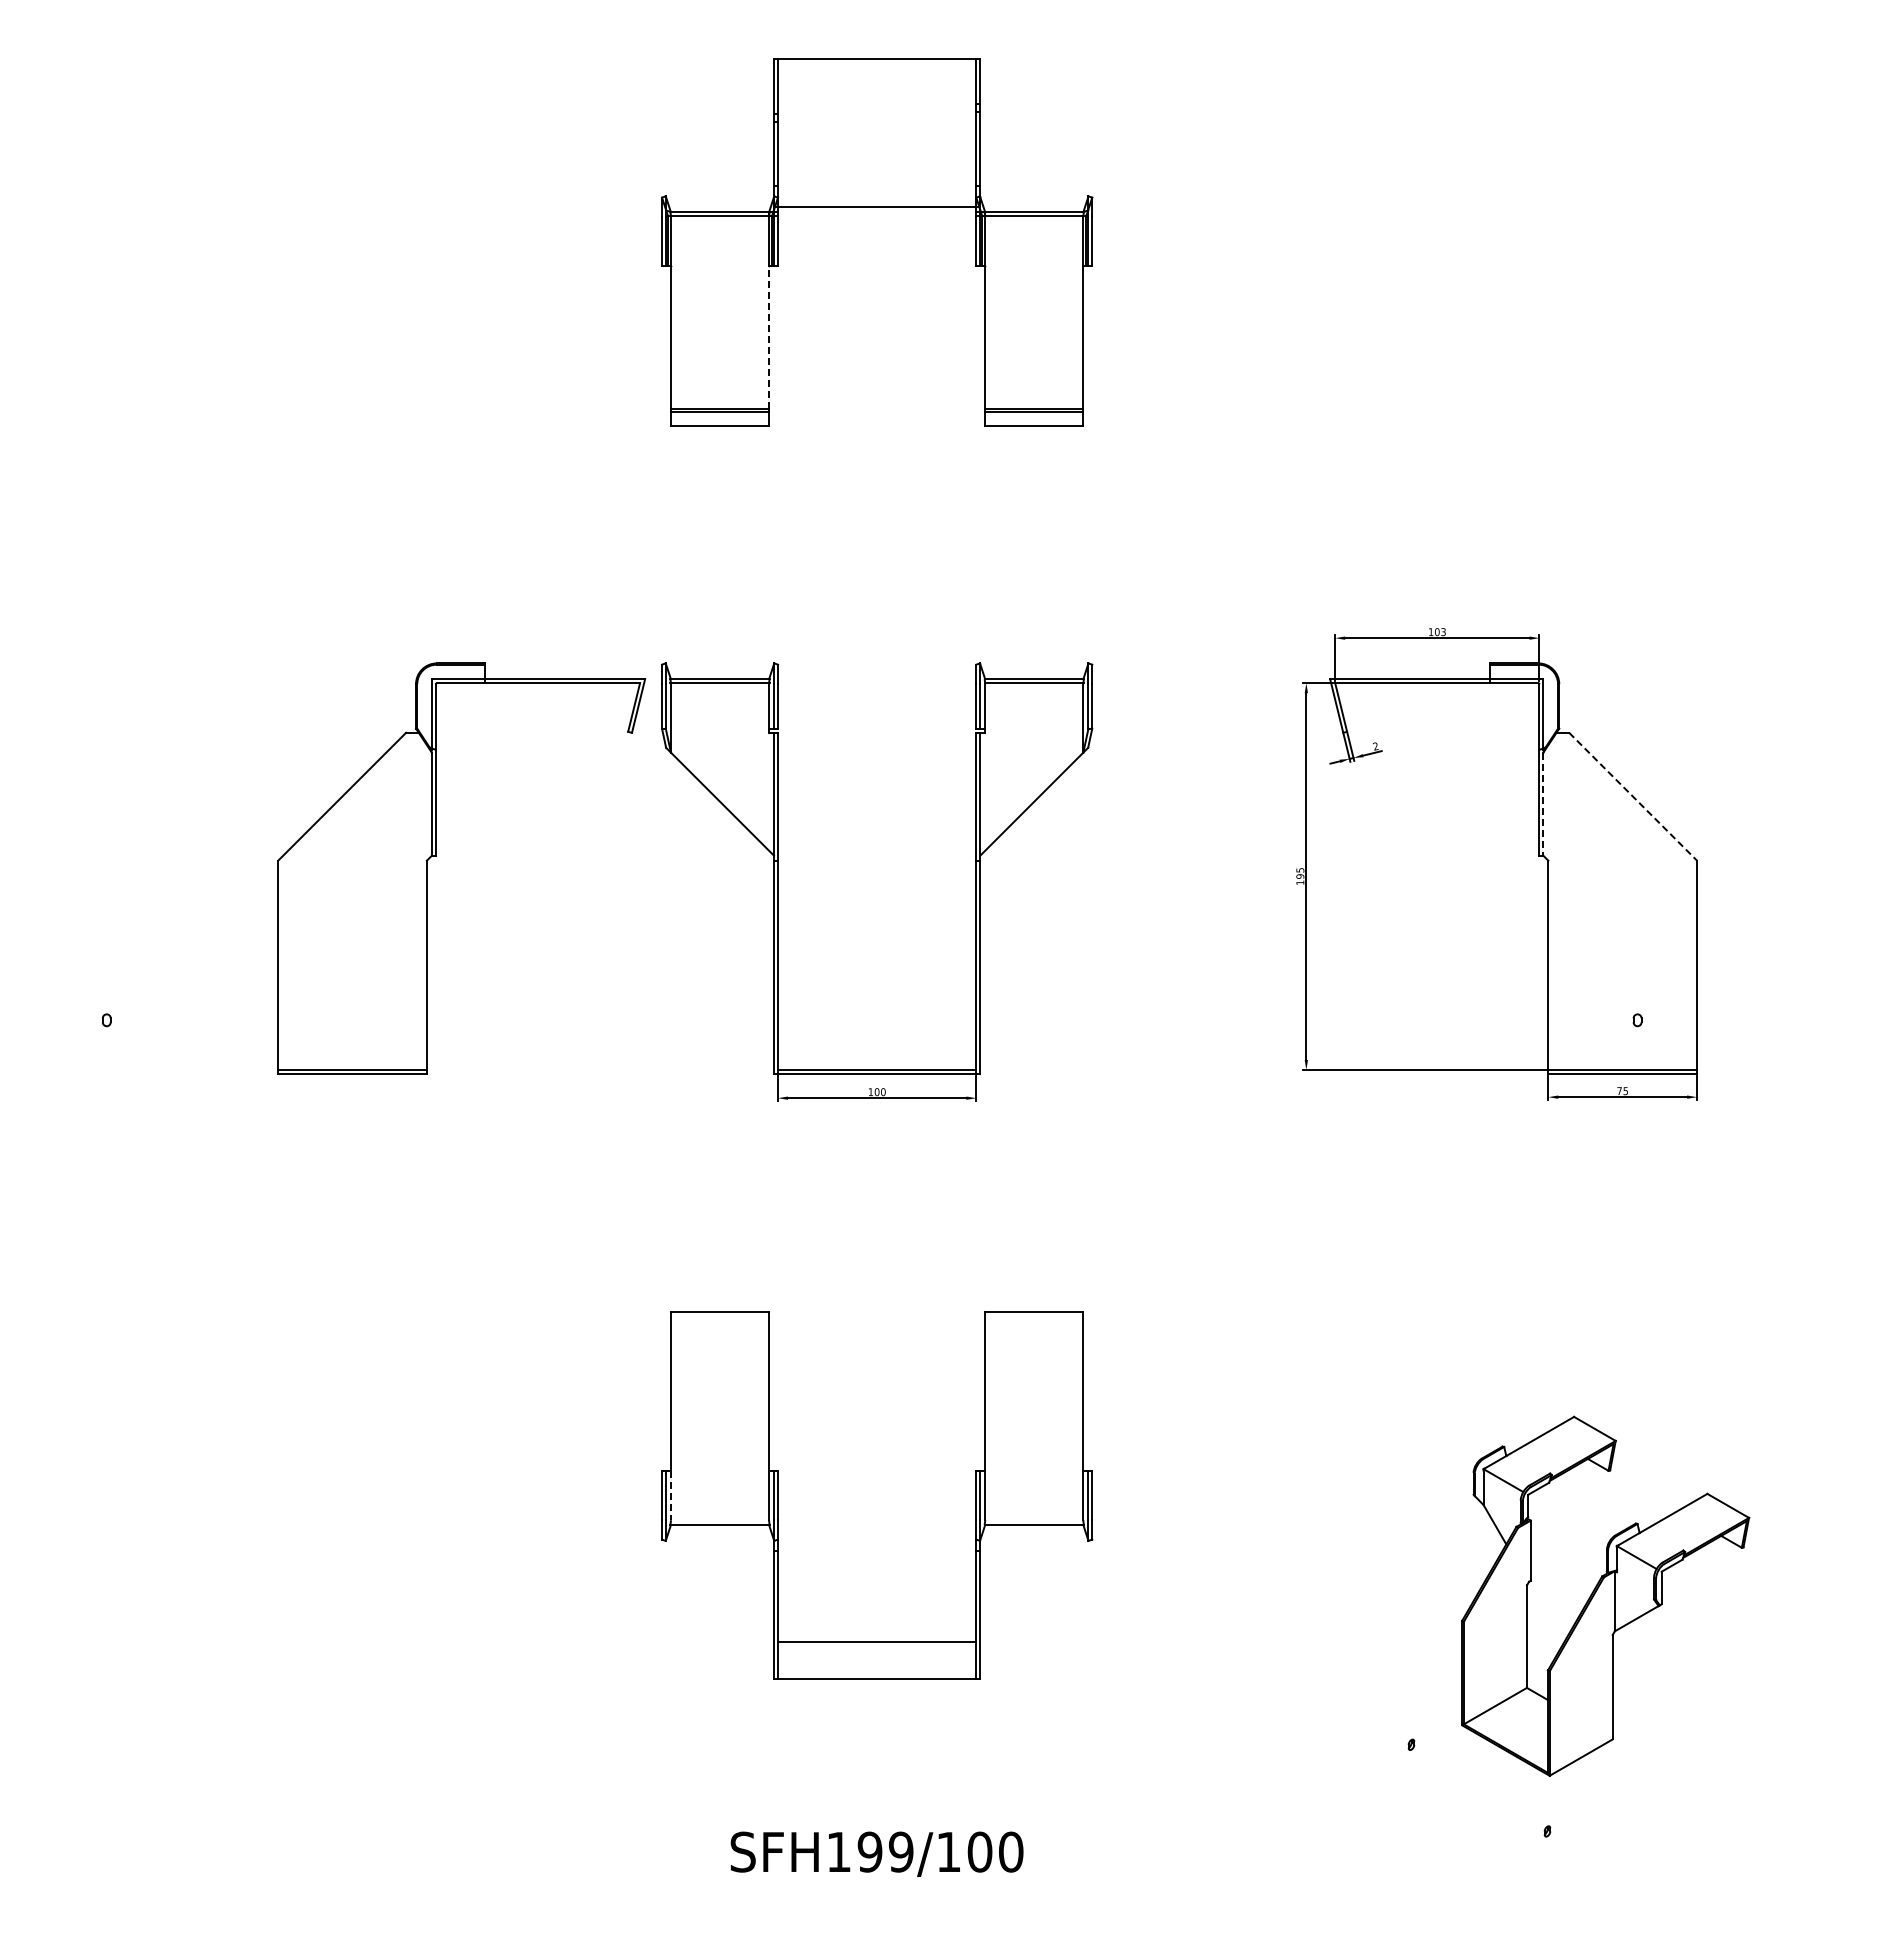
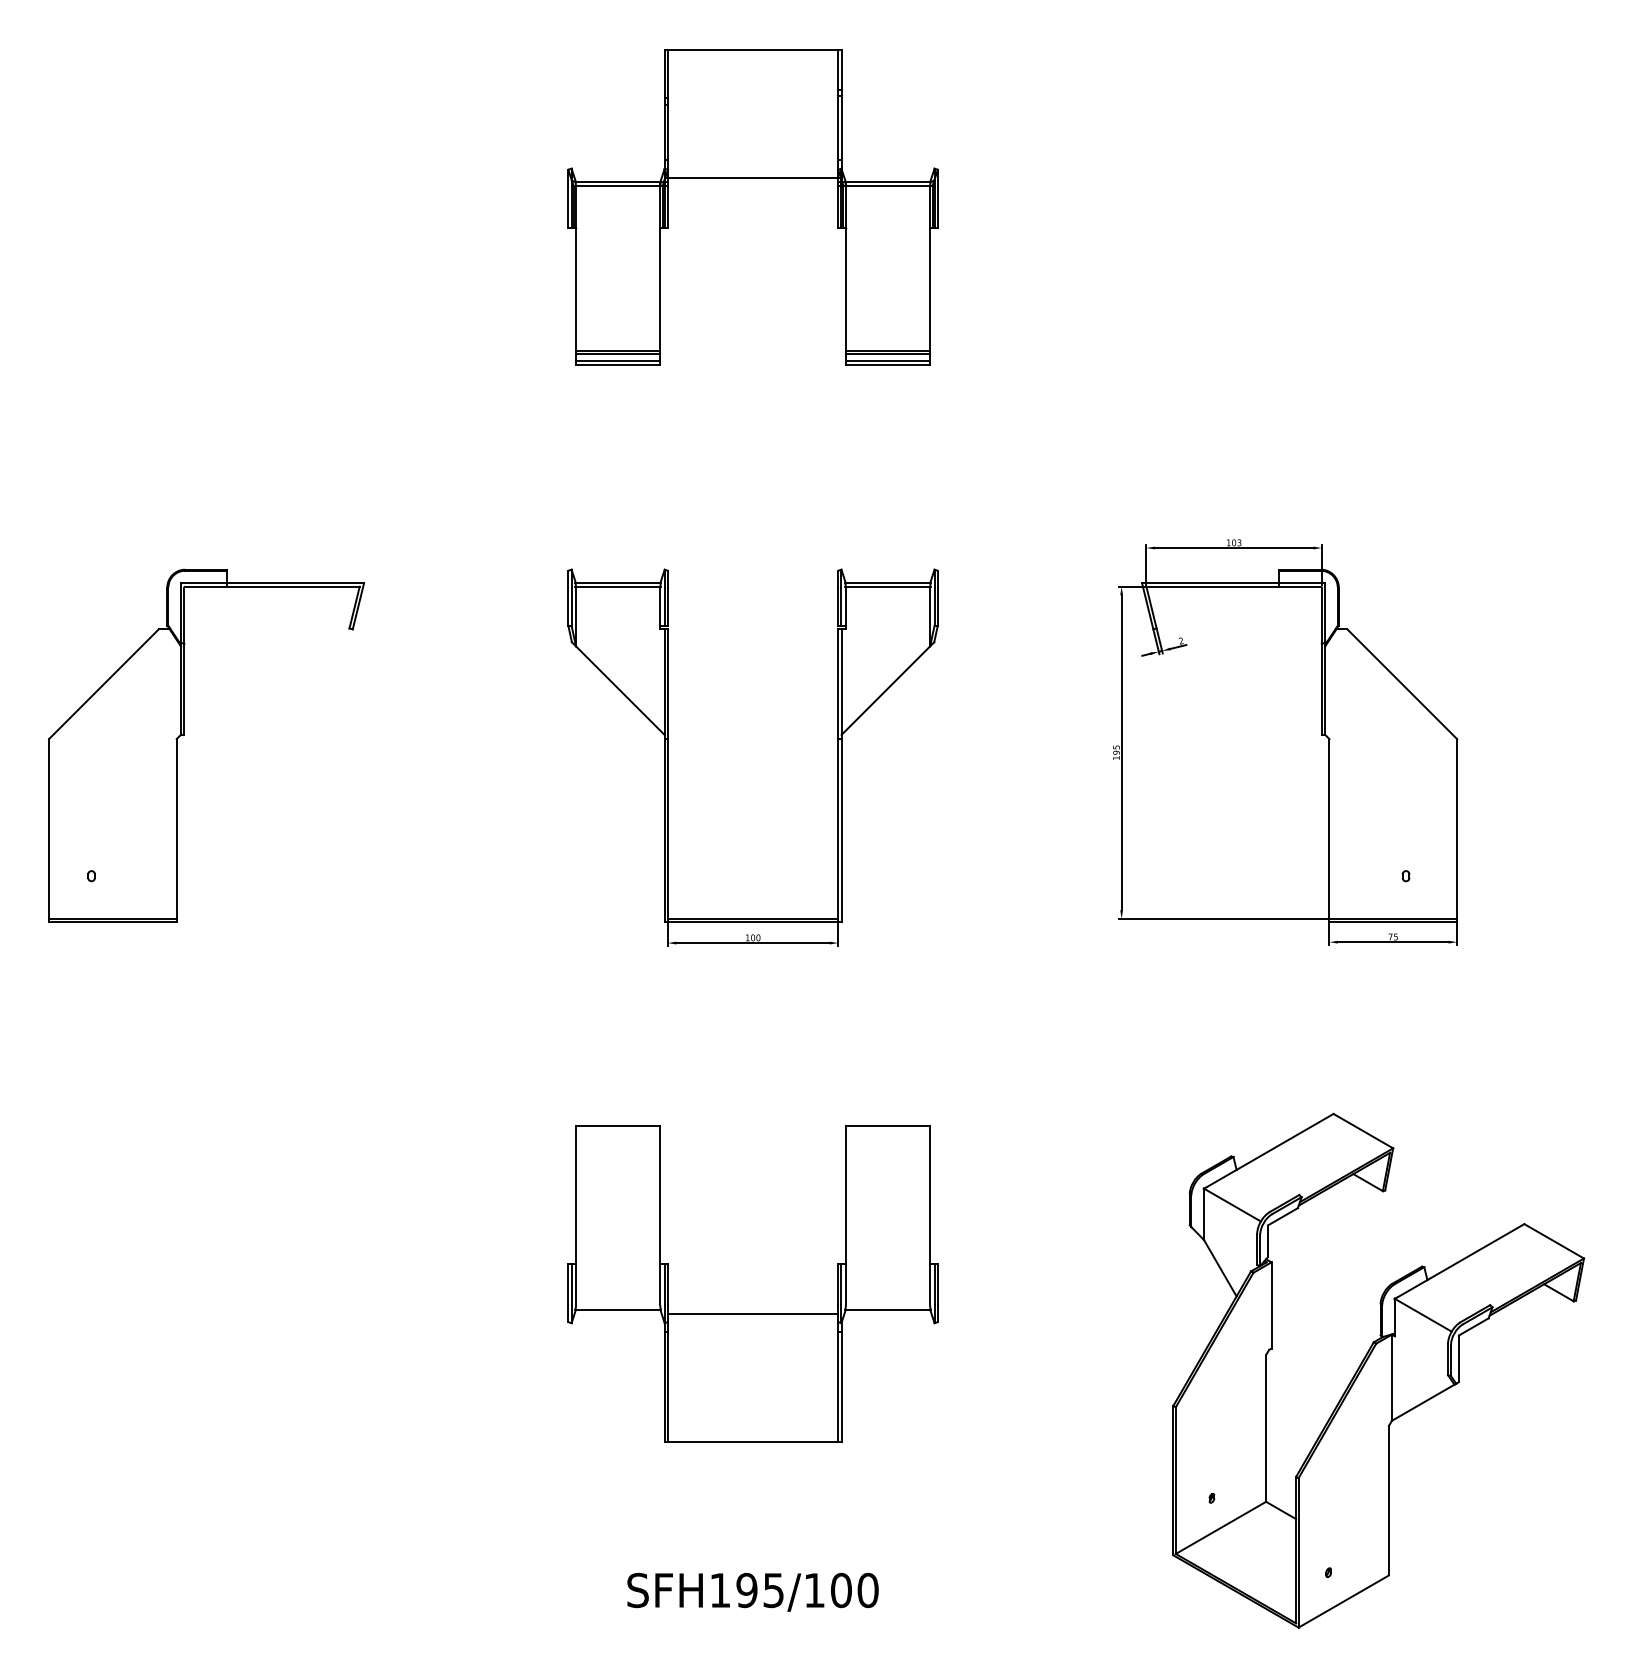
line: (769, 336) -> (660, 289), dashed -> solid
line: (719, 420) -> (617, 361), added
line: (1034, 420) -> (888, 361), added
line: (1633, 797) -> (1402, 684), dashed -> solid
line: (1543, 804) -> (1325, 690), dashed -> solid
part: (436, 856) -> (184, 735), moved
line: (670, 1496) -> (575, 1285), dashed -> solid
part: (1605, 1596) -> (1378, 1370), size x1.67
line: (877, 1641) -> (753, 1313), moved
text: (901, 1851) -> (773, 1589), SFH199/100 -> SFH195/100

